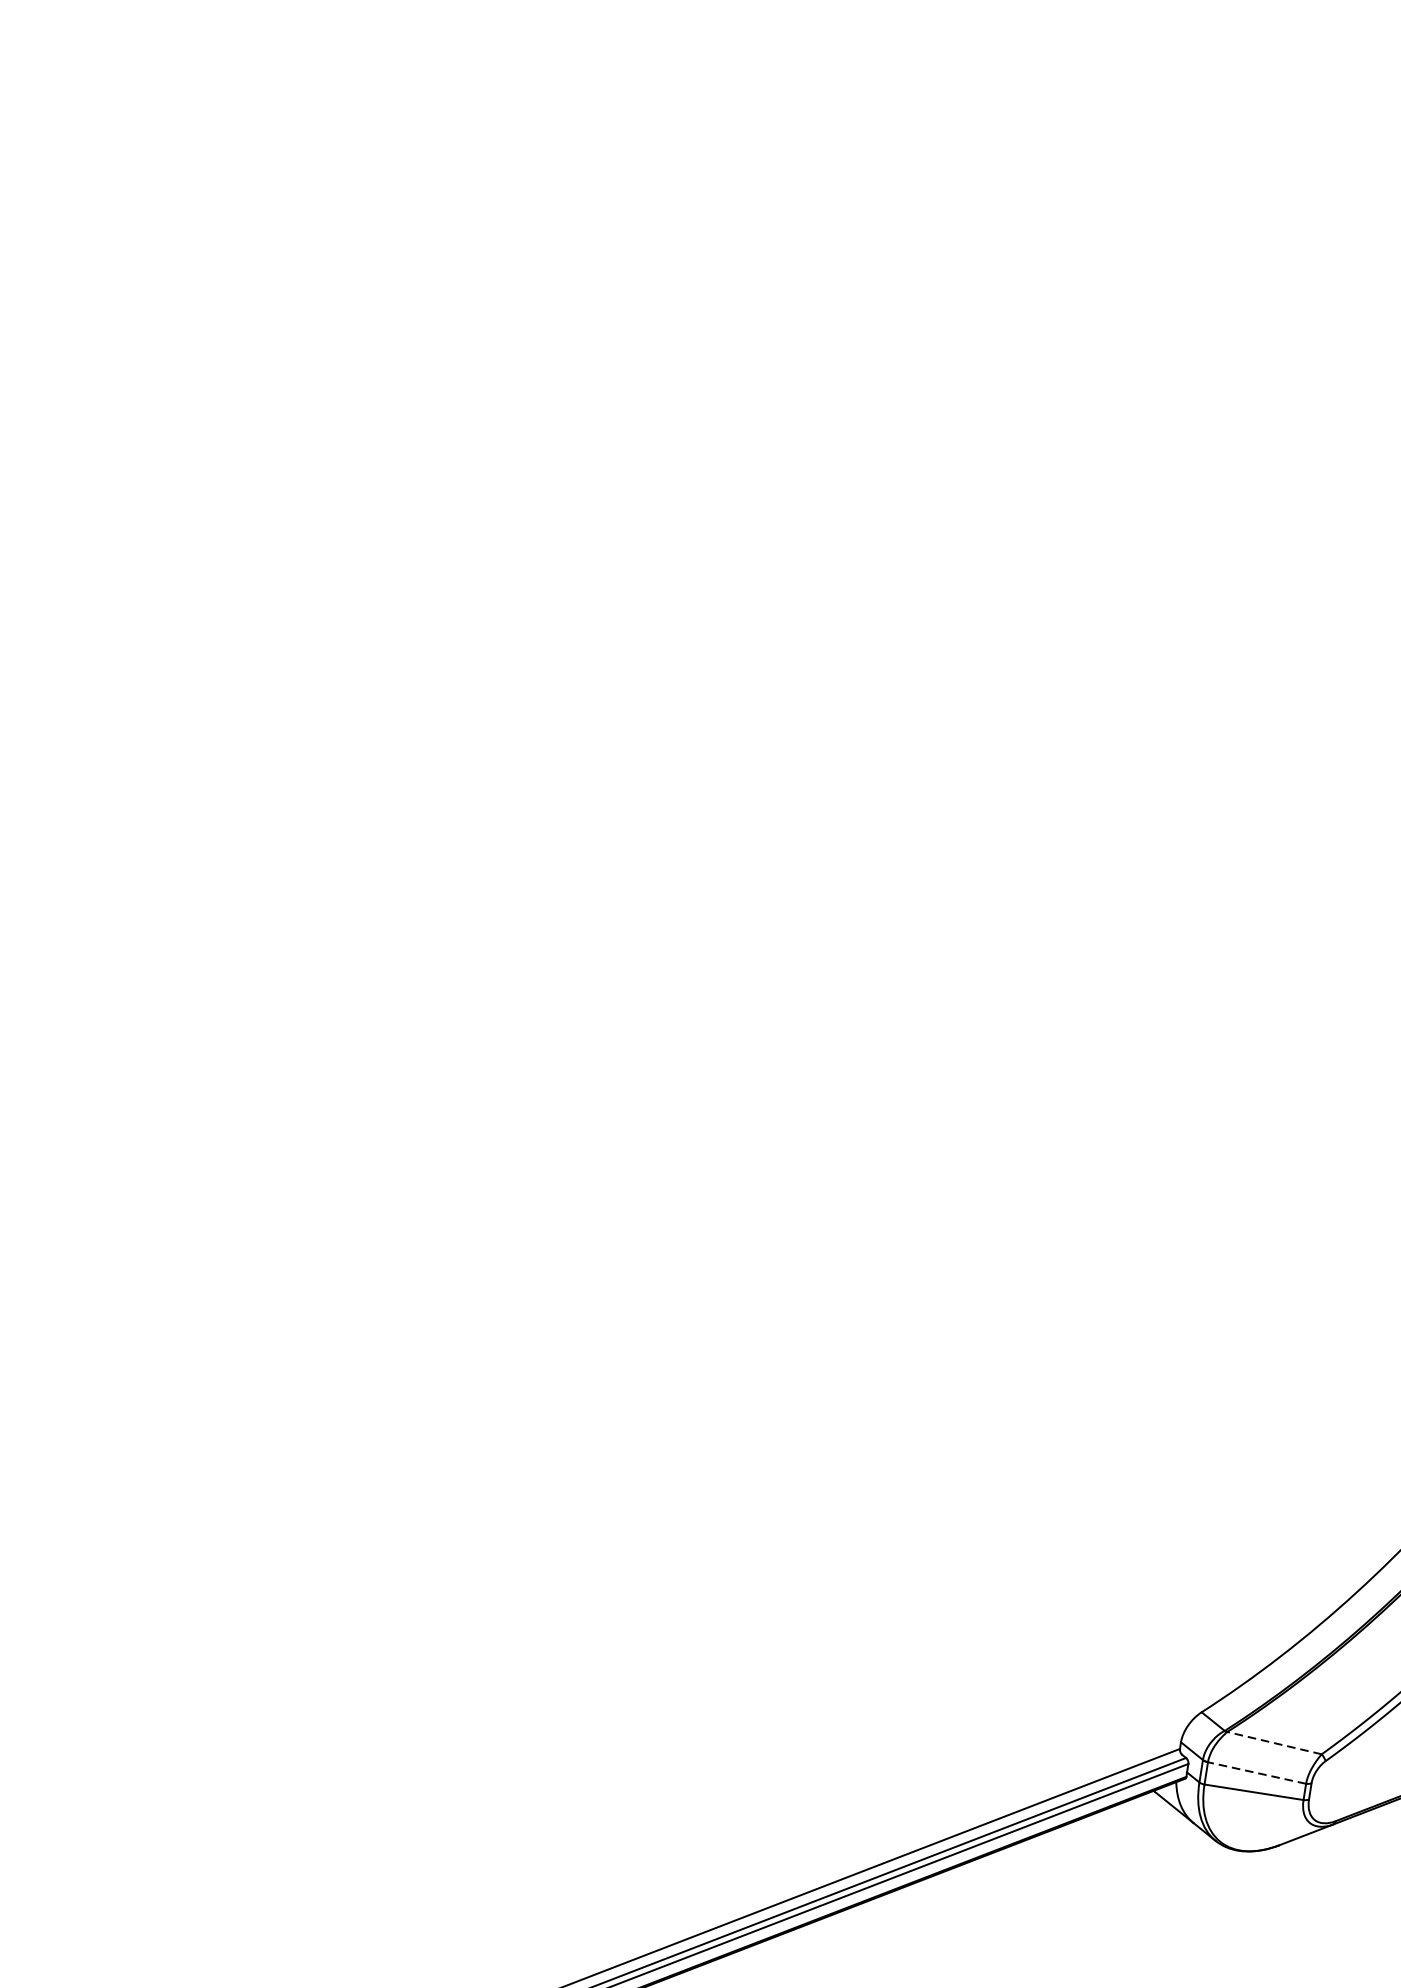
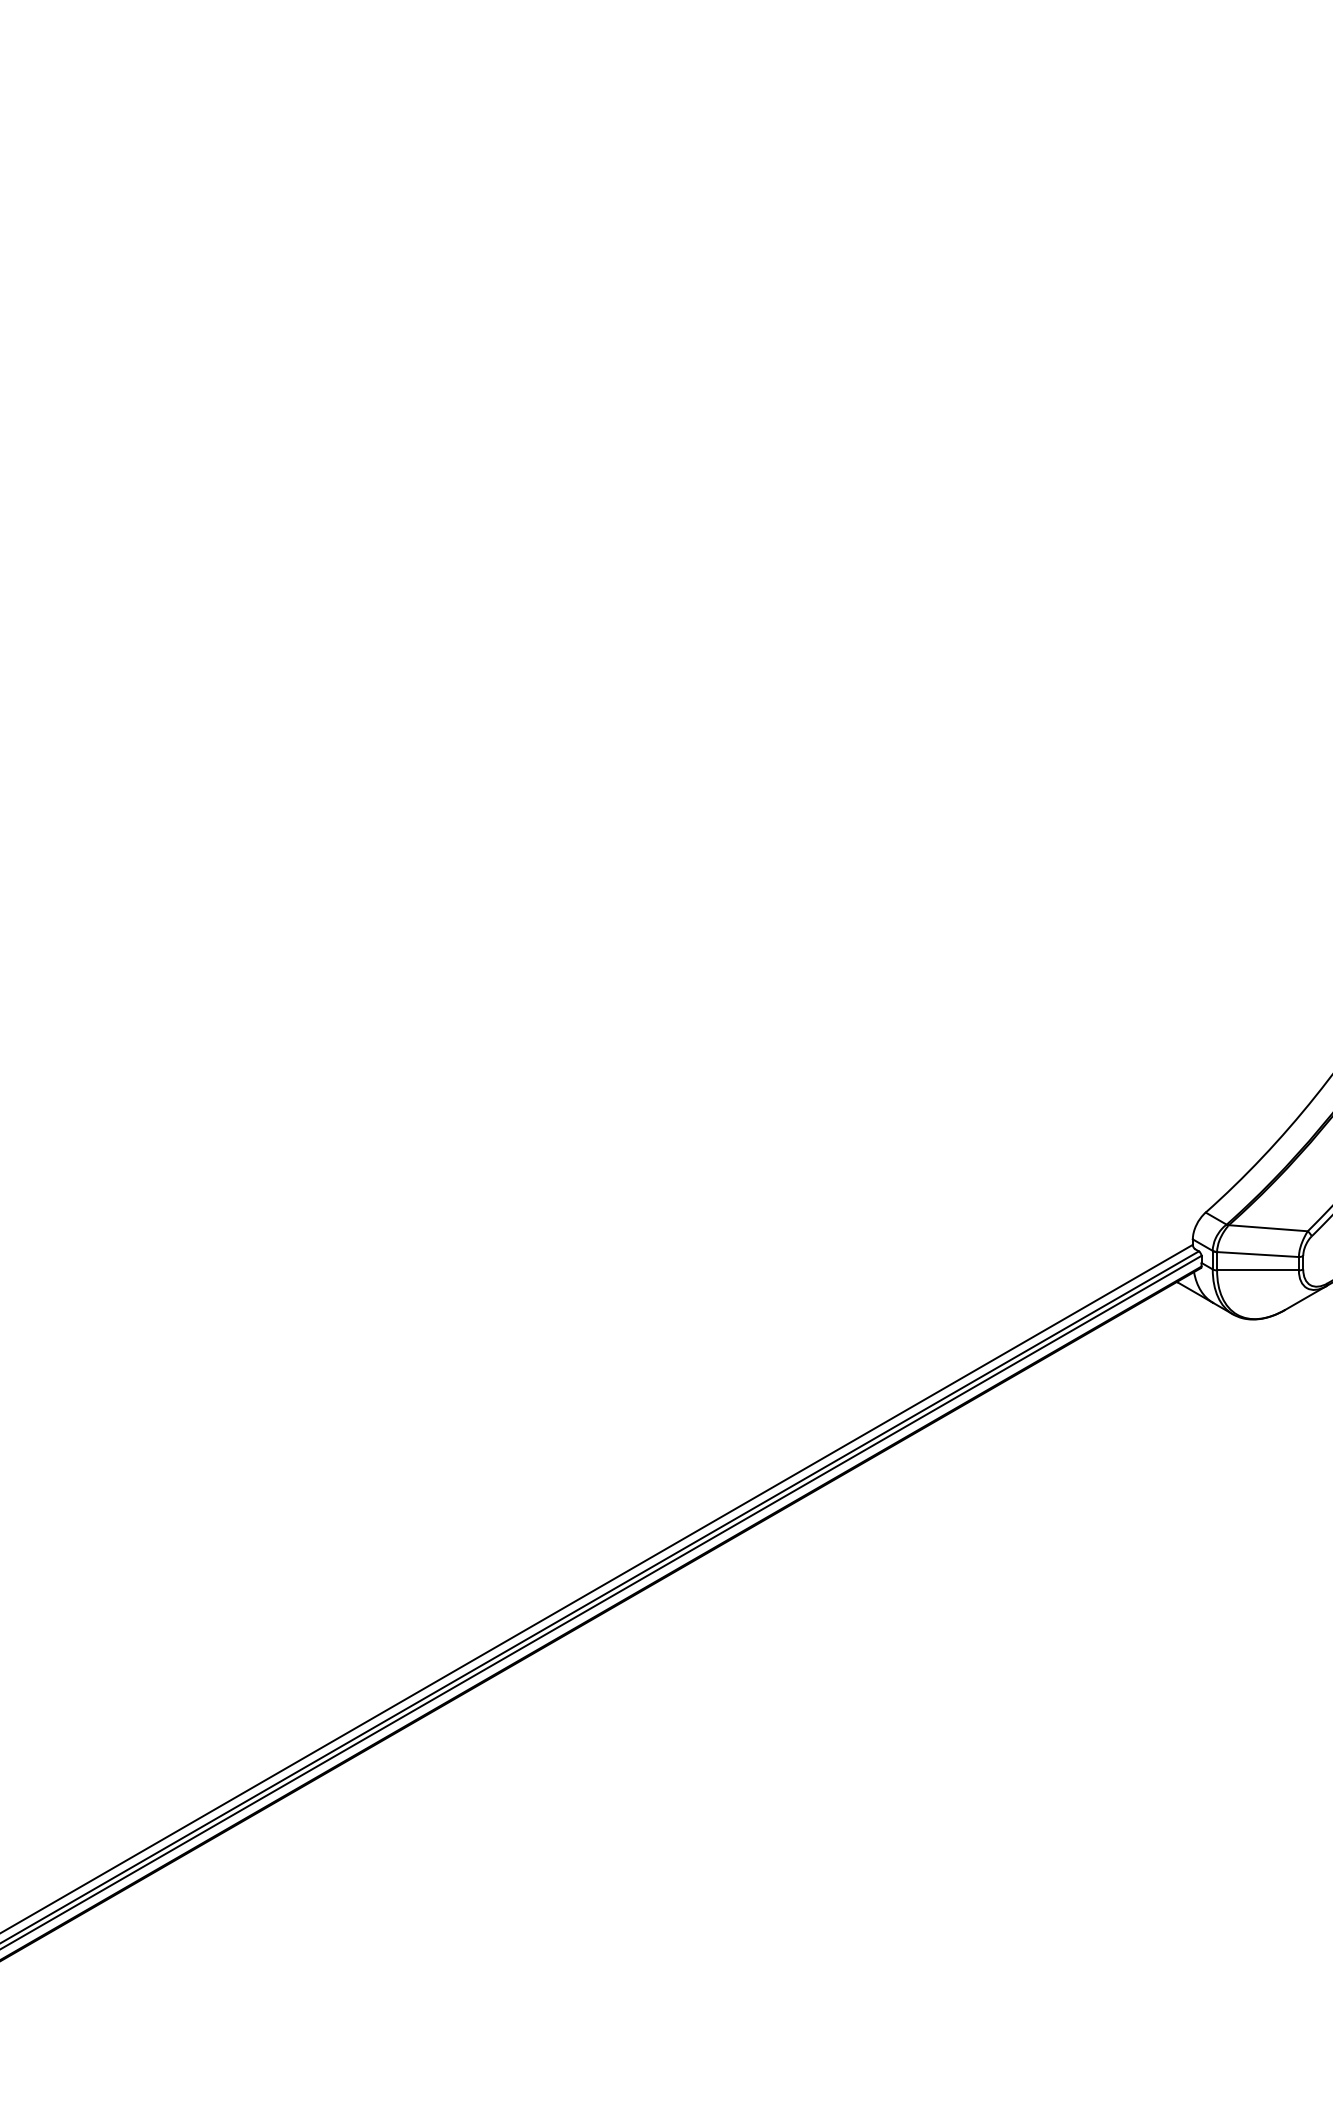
line: (1274, 1743) -> (1268, 1228), dashed -> solid
line: (1257, 1773) -> (1258, 1254), dashed -> solid

